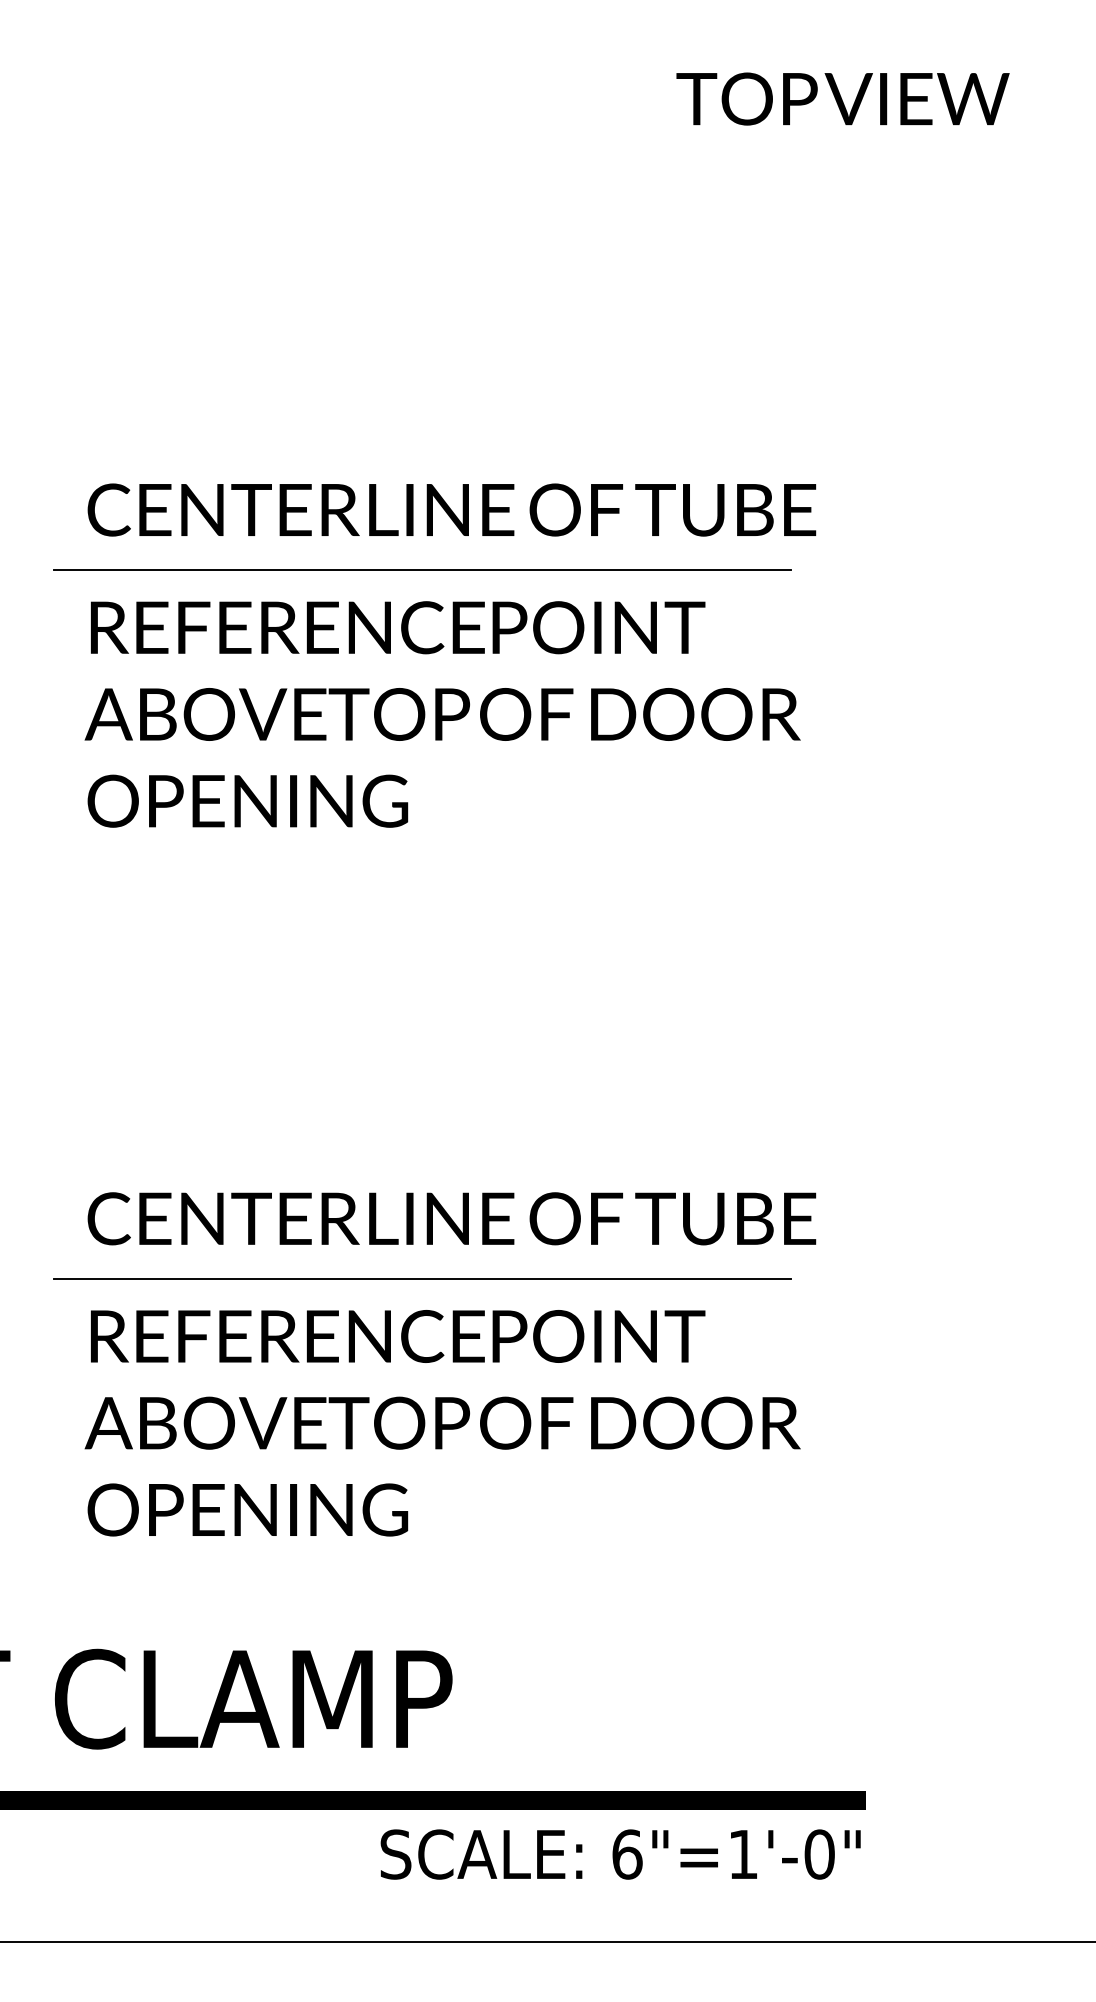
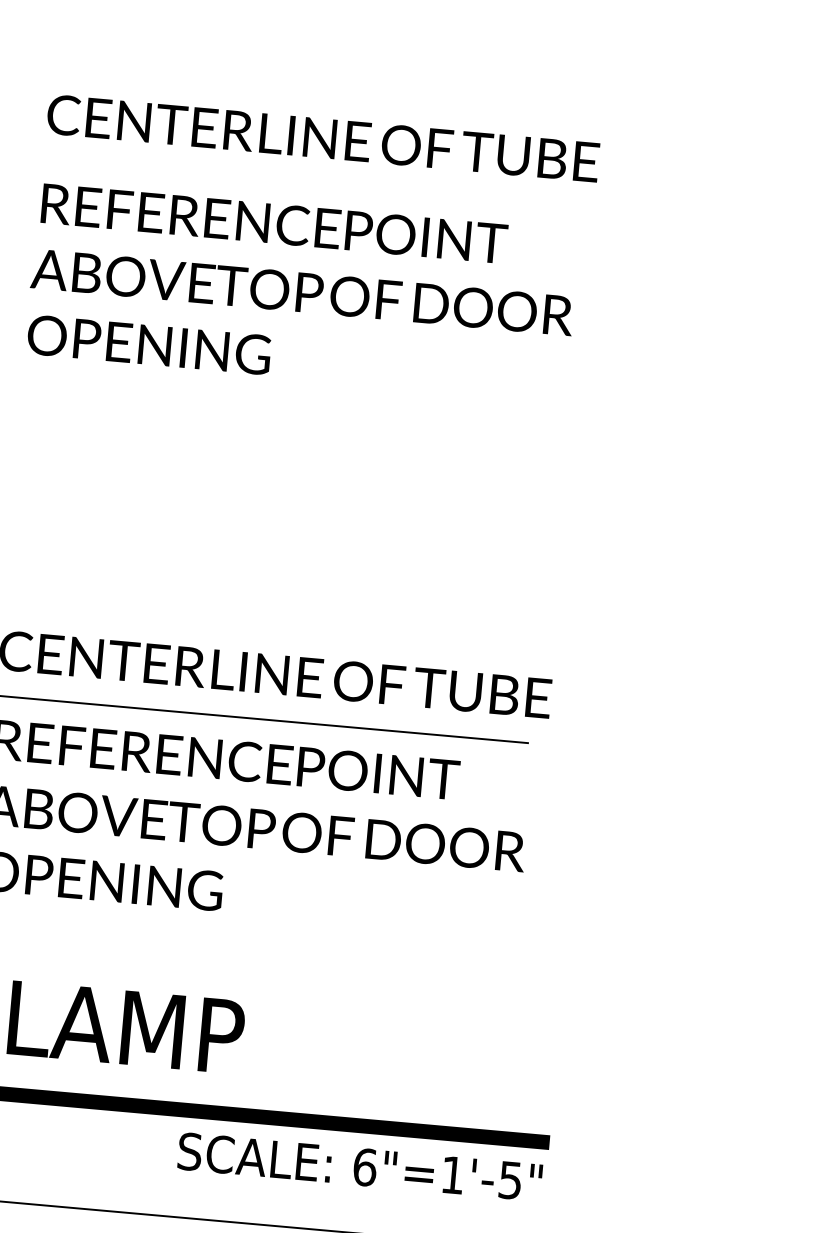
line: (422, 570) -> (296, 182), removed
text: (819, 1854) -> (510, 1180), 6"=1'-0" -> 6"=1'-5"

